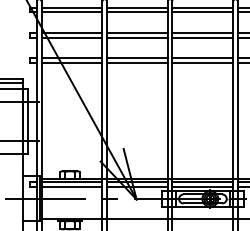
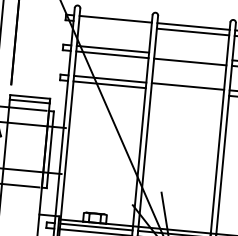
line: (71, 12) -> (114, 24), removed
line: (137, 32) -> (190, 56), removed
line: (137, 62) -> (187, 91), removed

